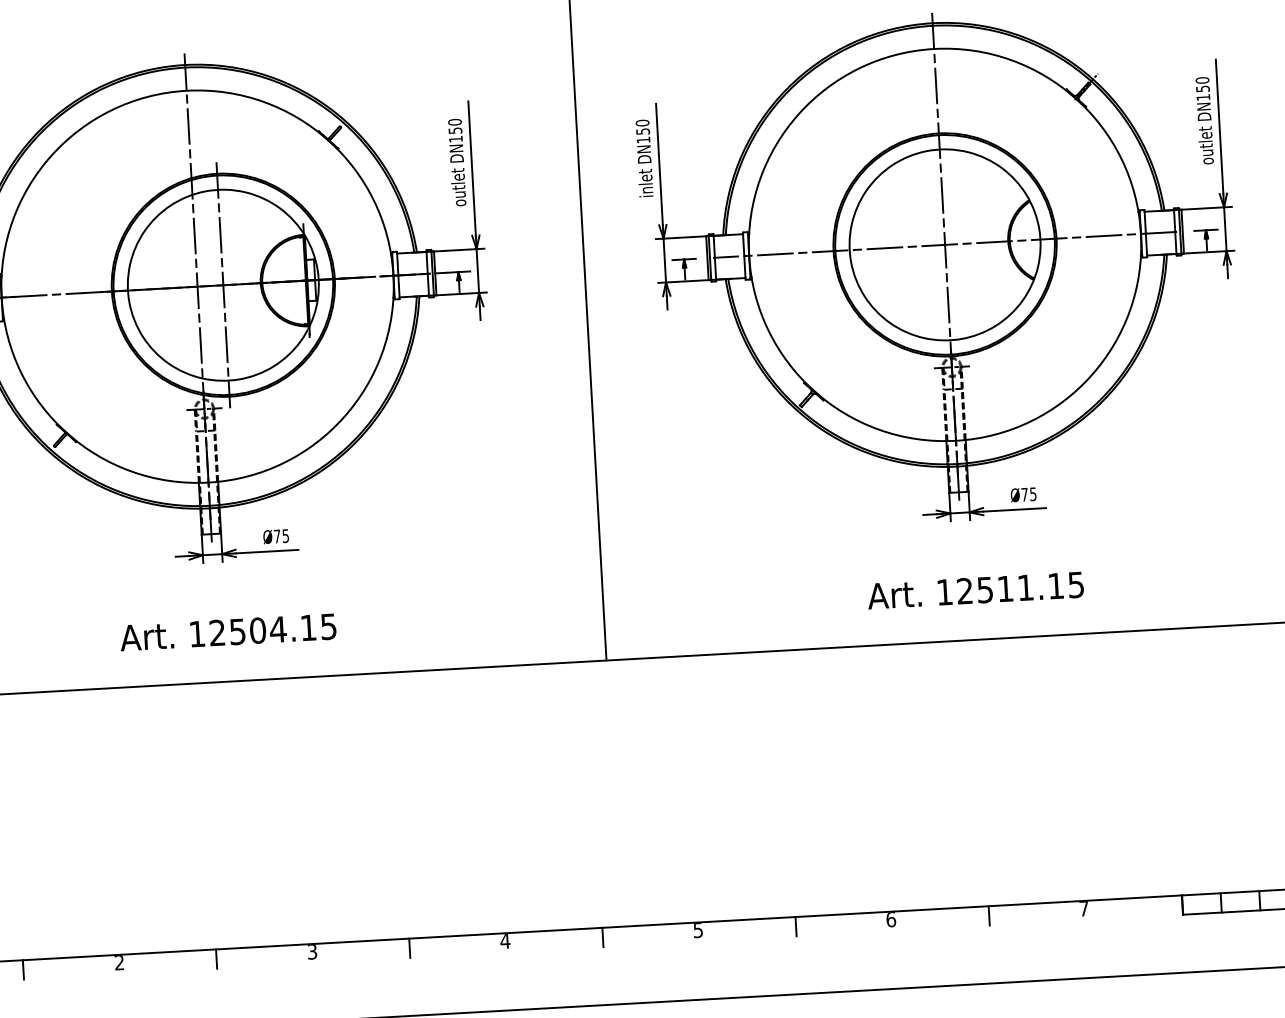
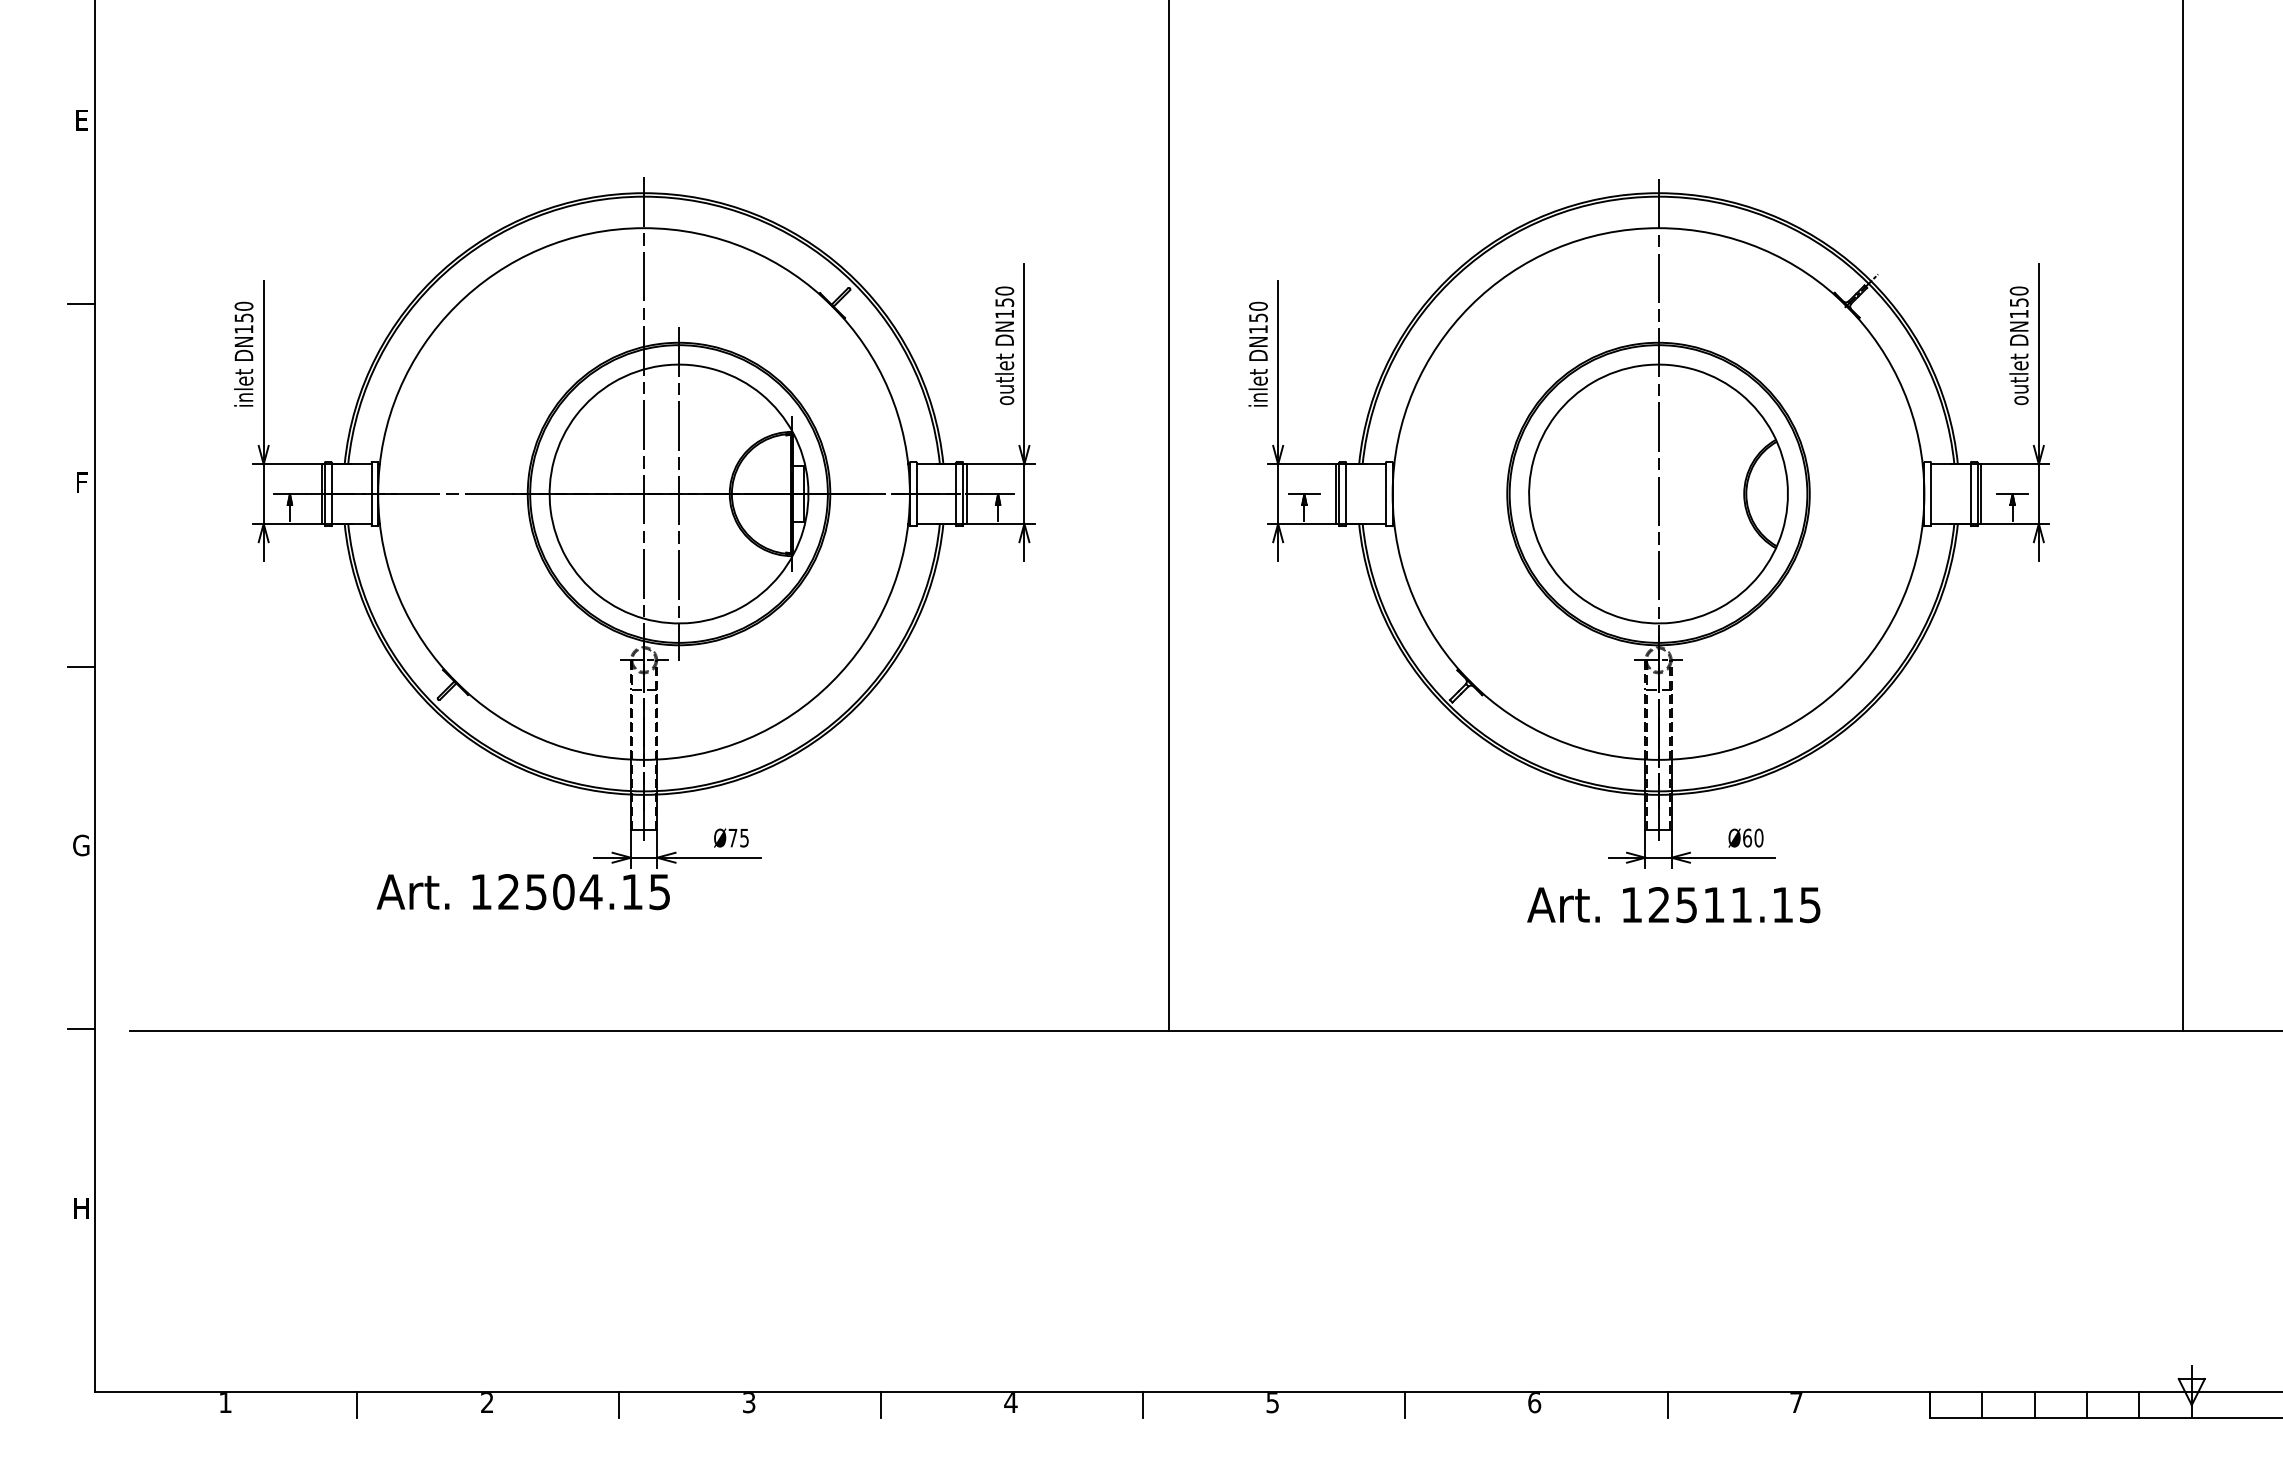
line: (945, 245) -> (1658, 494), removed
text: (1029, 494) -> (1753, 837), Ø75 -> Ø60
text: (975, 590) -> (1673, 905), moved
text: (227, 632) -> (522, 892), moved

